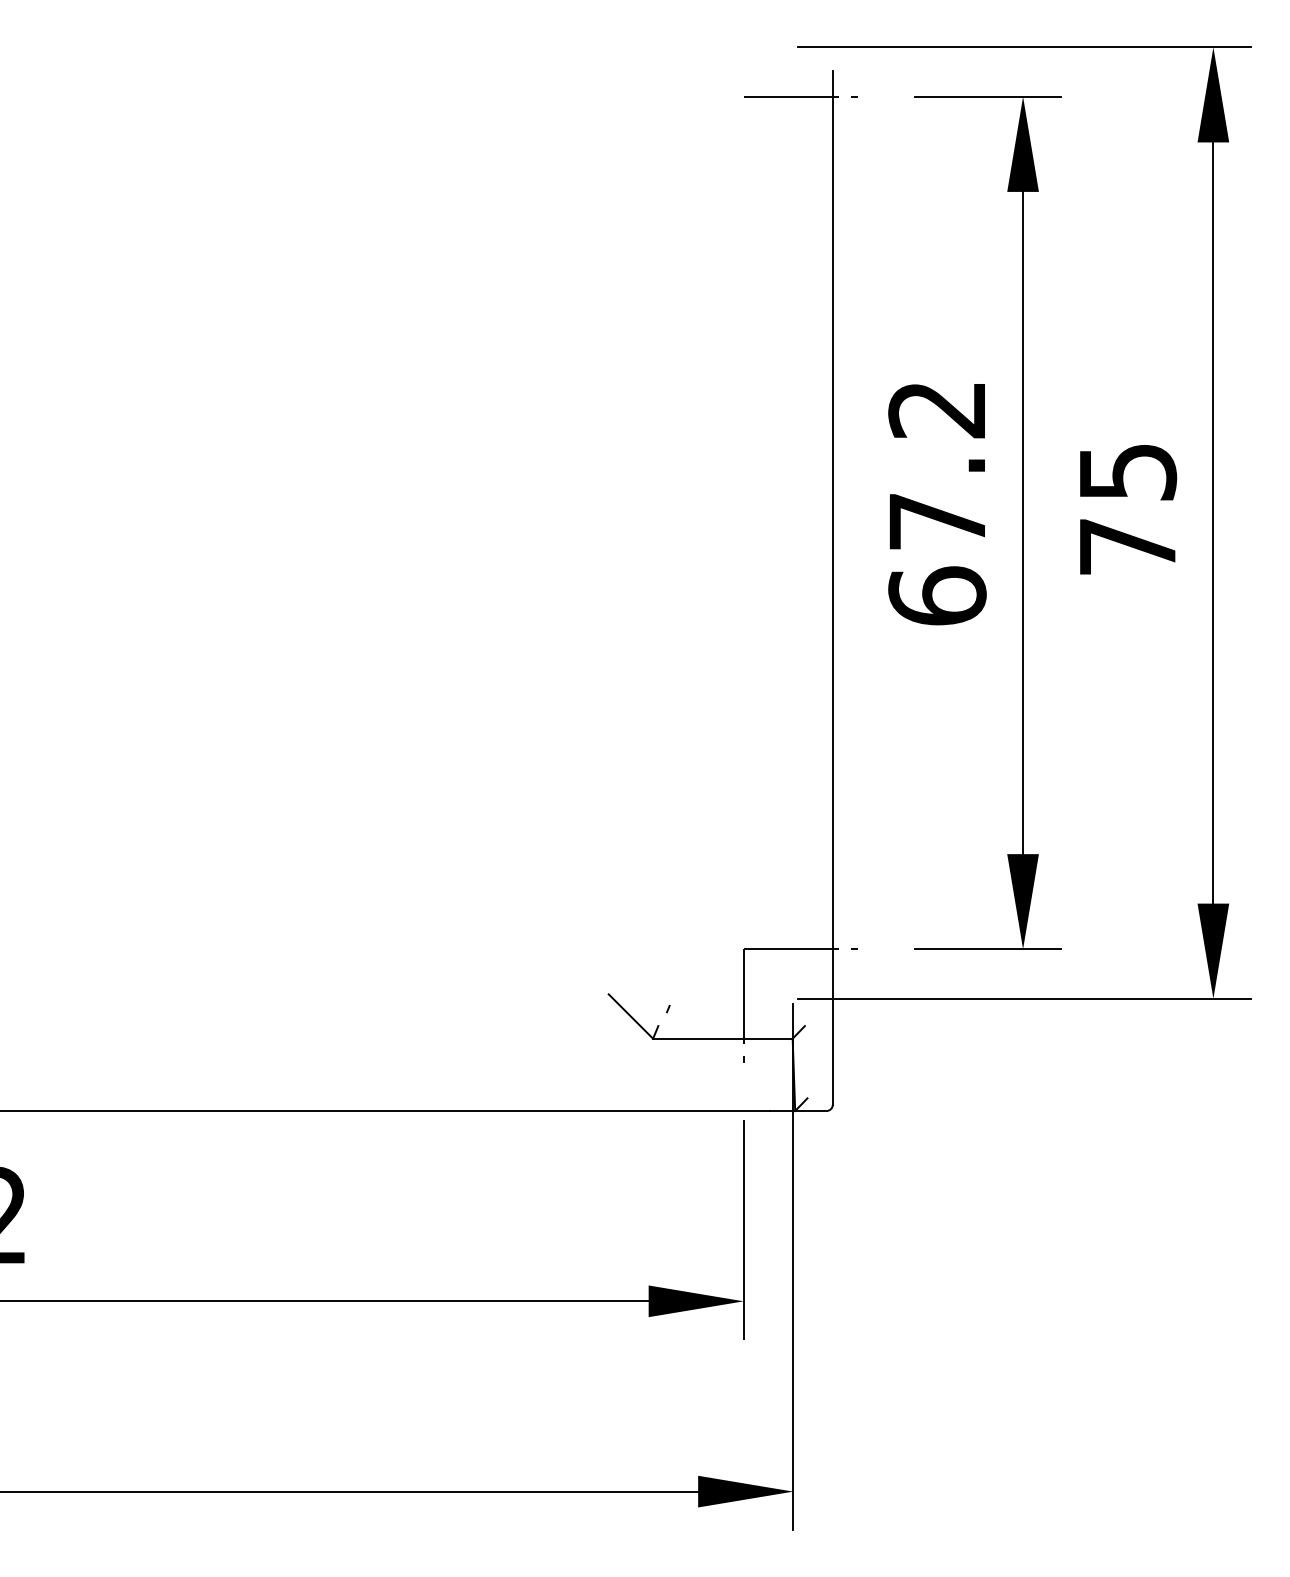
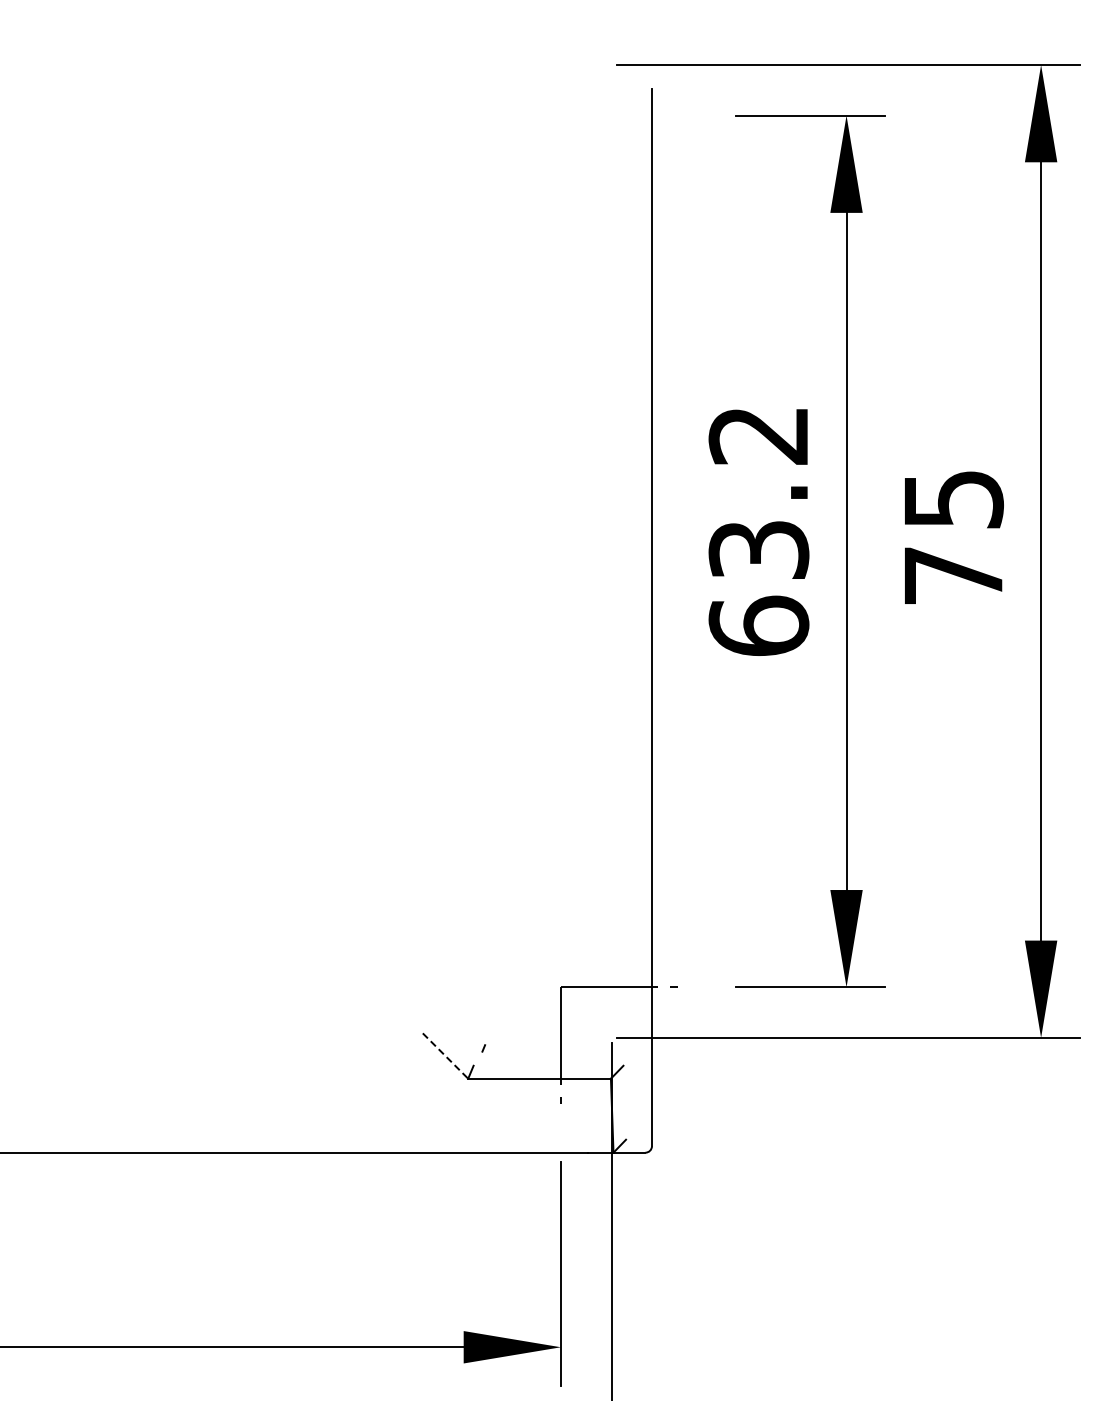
line: (800, 96) -> (618, 115), removed
text: (937, 521) -> (759, 549), 67.2 -> 63.2
line: (631, 1016) -> (446, 1056), solid -> dashed

